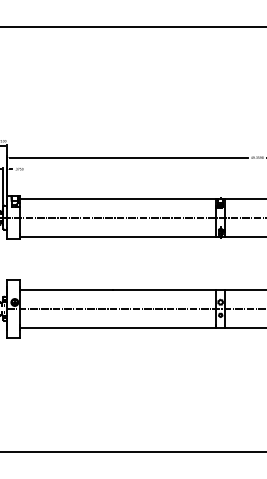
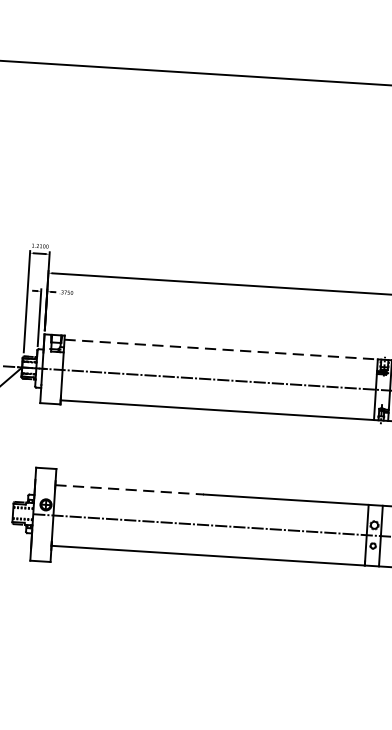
line: (118, 198) -> (221, 349), solid -> dashed
line: (66, 289) -> (129, 489), solid -> dashed

